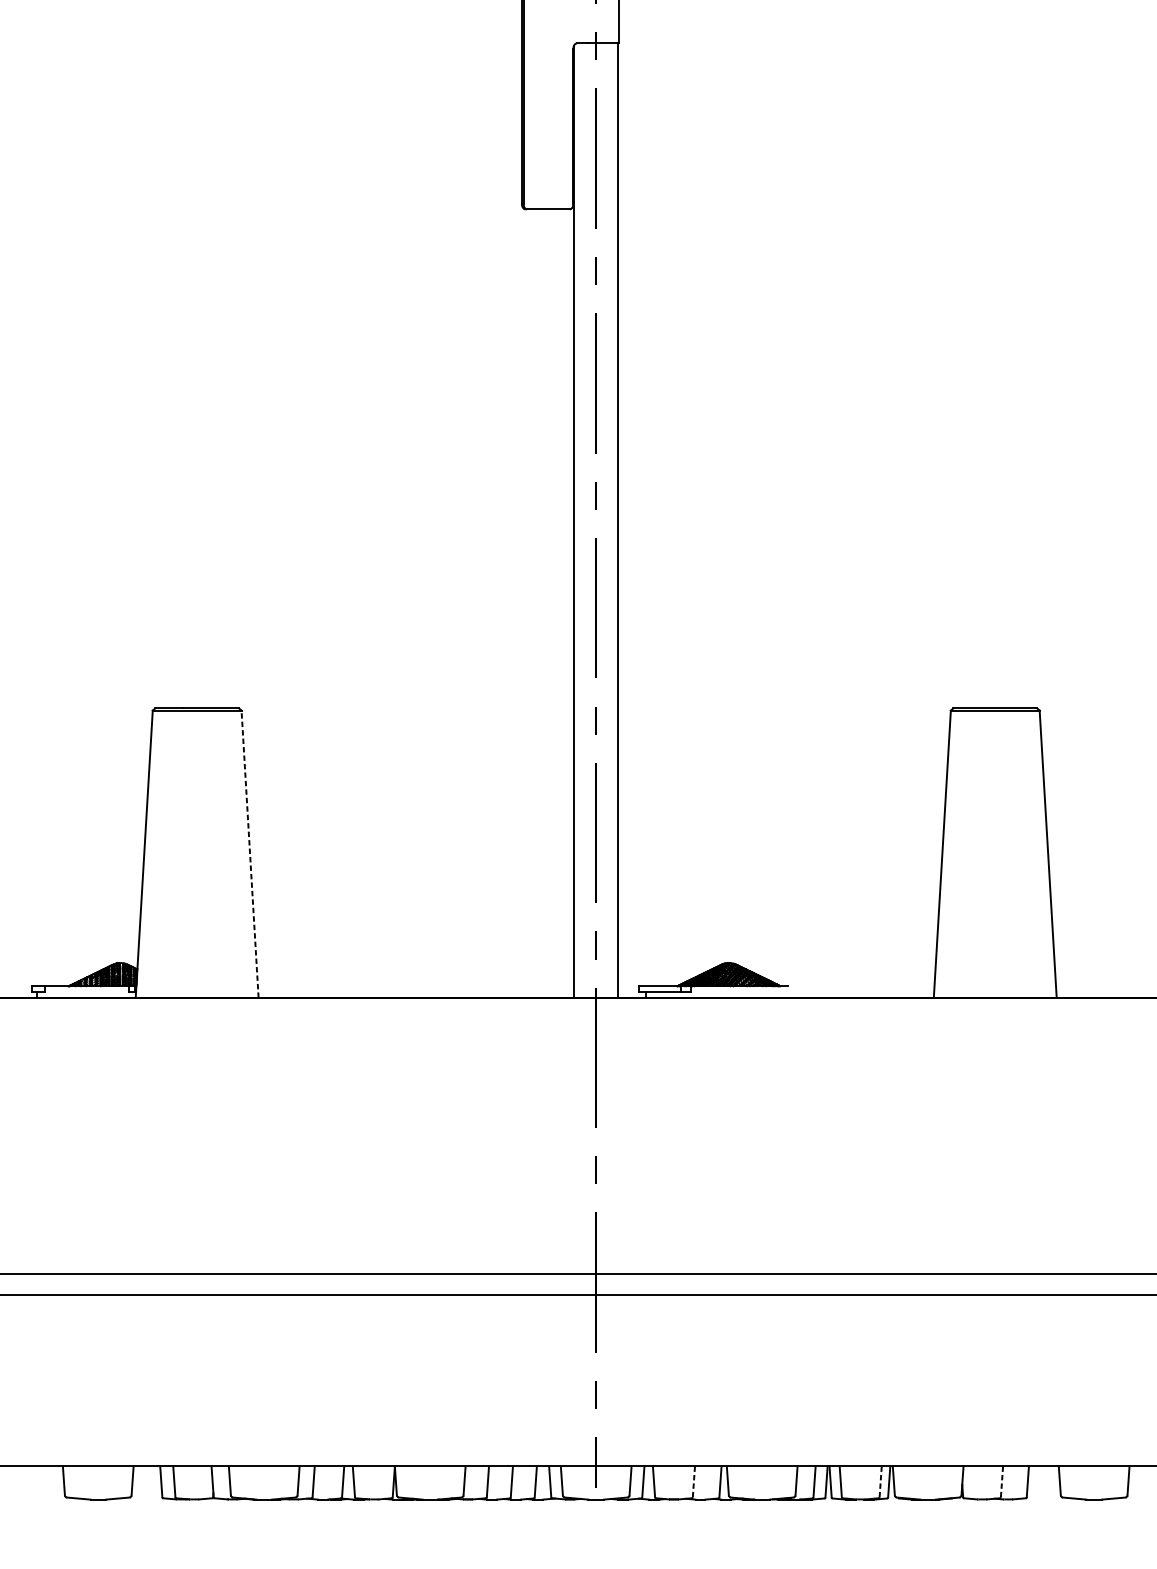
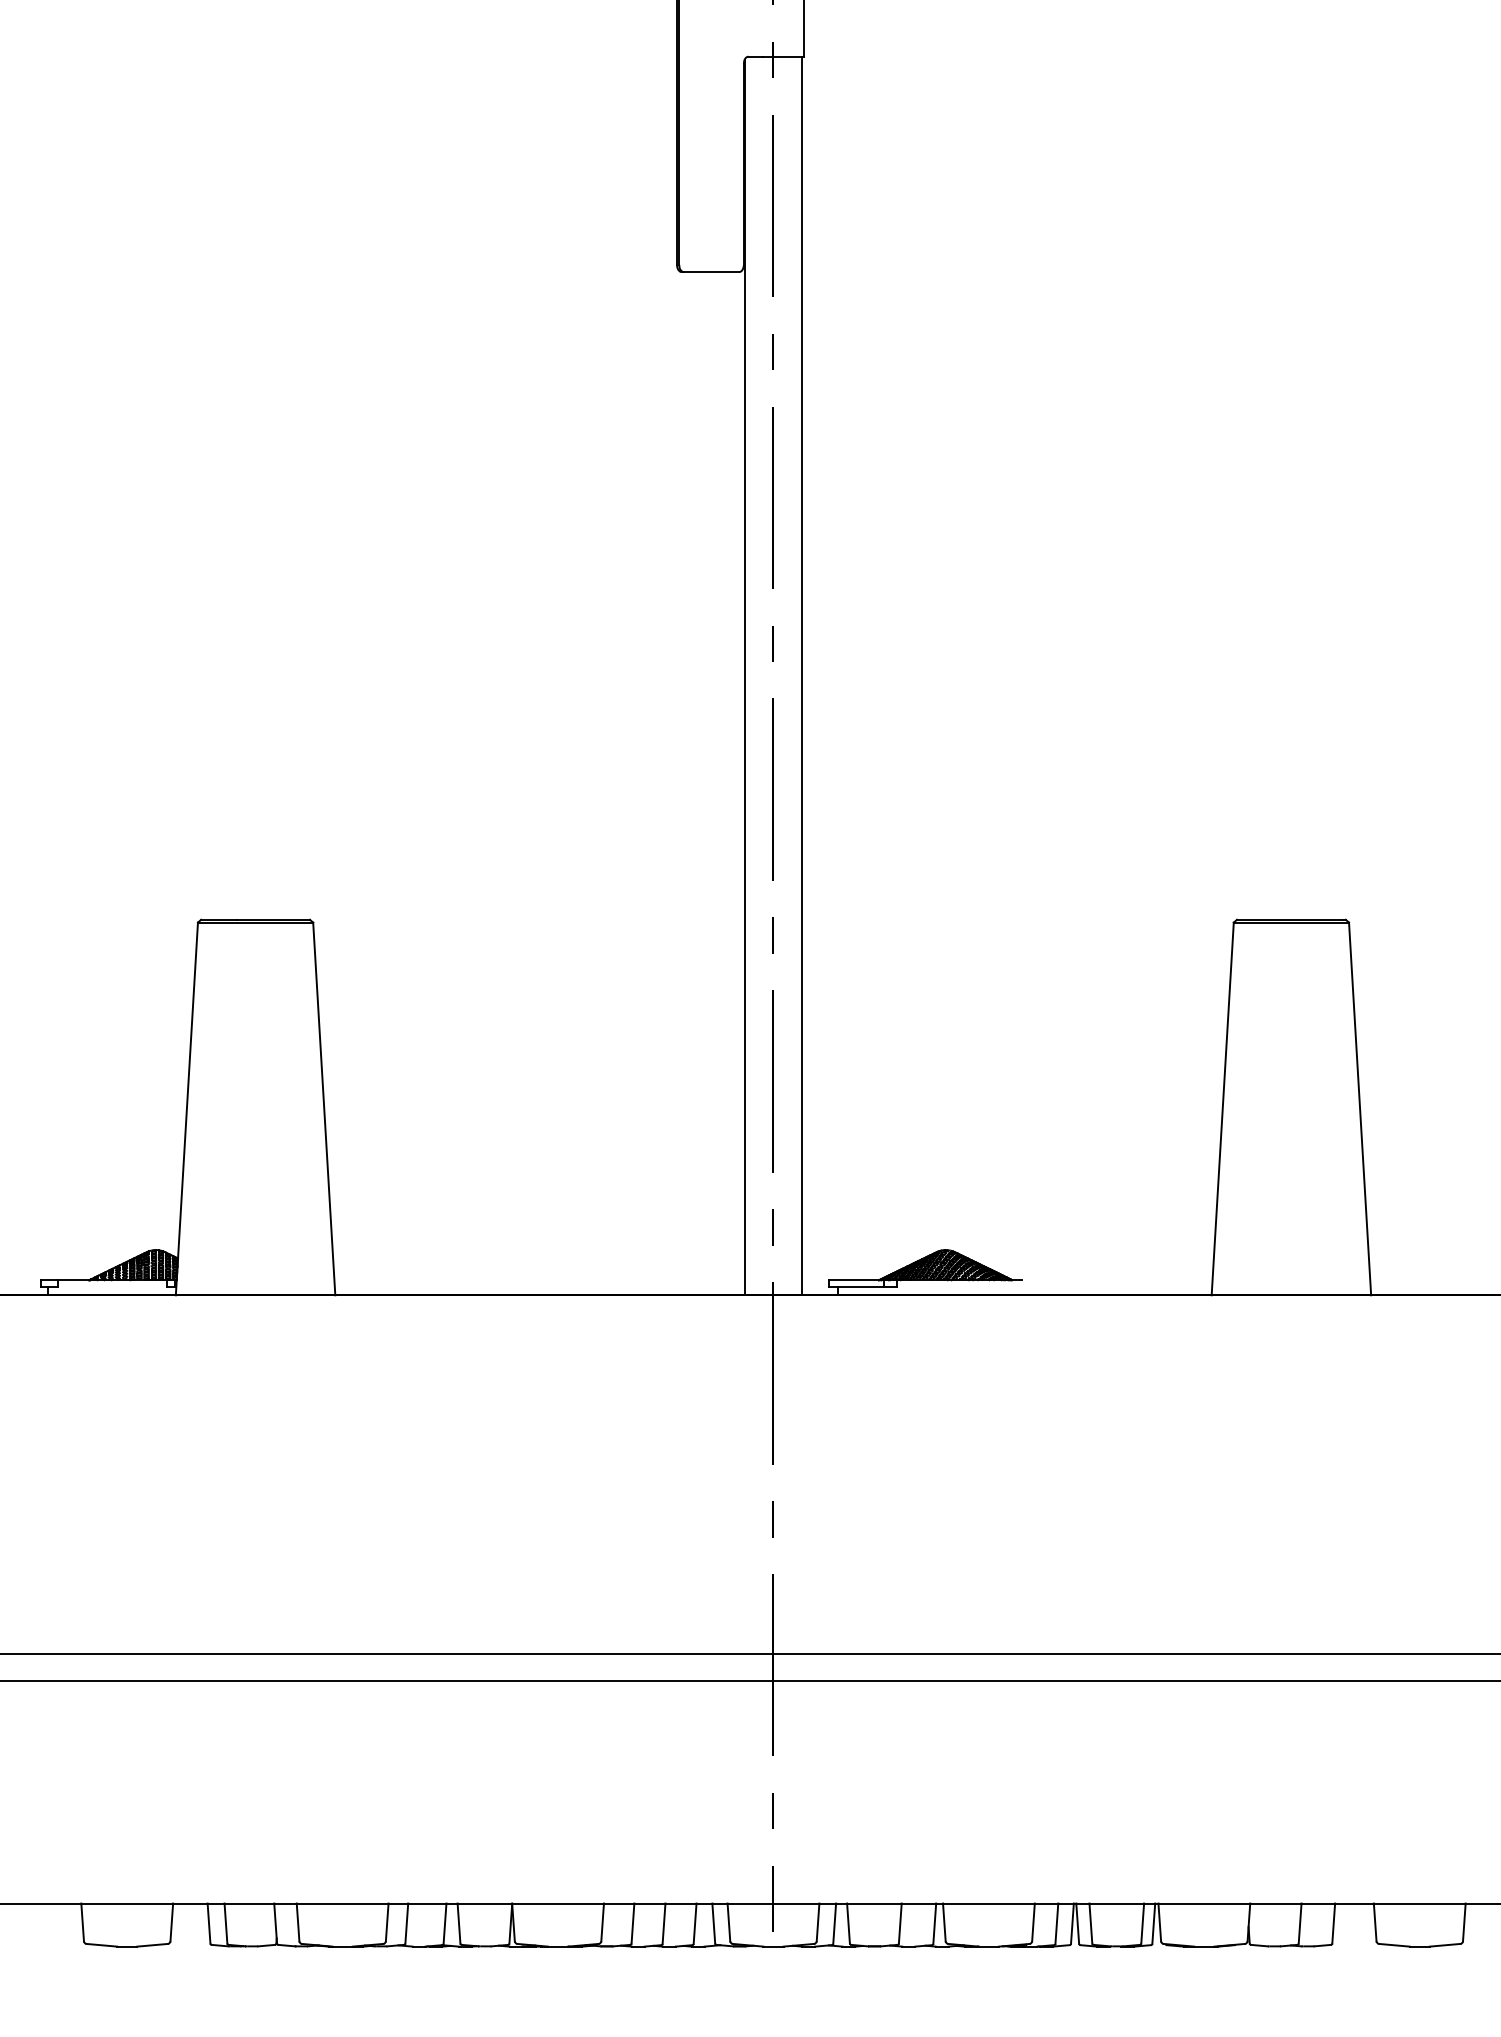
line: (250, 853) -> (324, 1108), dashed -> solid
line: (694, 1481) -> (900, 1923), dashed -> solid
line: (880, 1481) -> (1142, 1923), dashed -> solid
line: (1002, 1481) -> (1300, 1923), dashed -> solid

